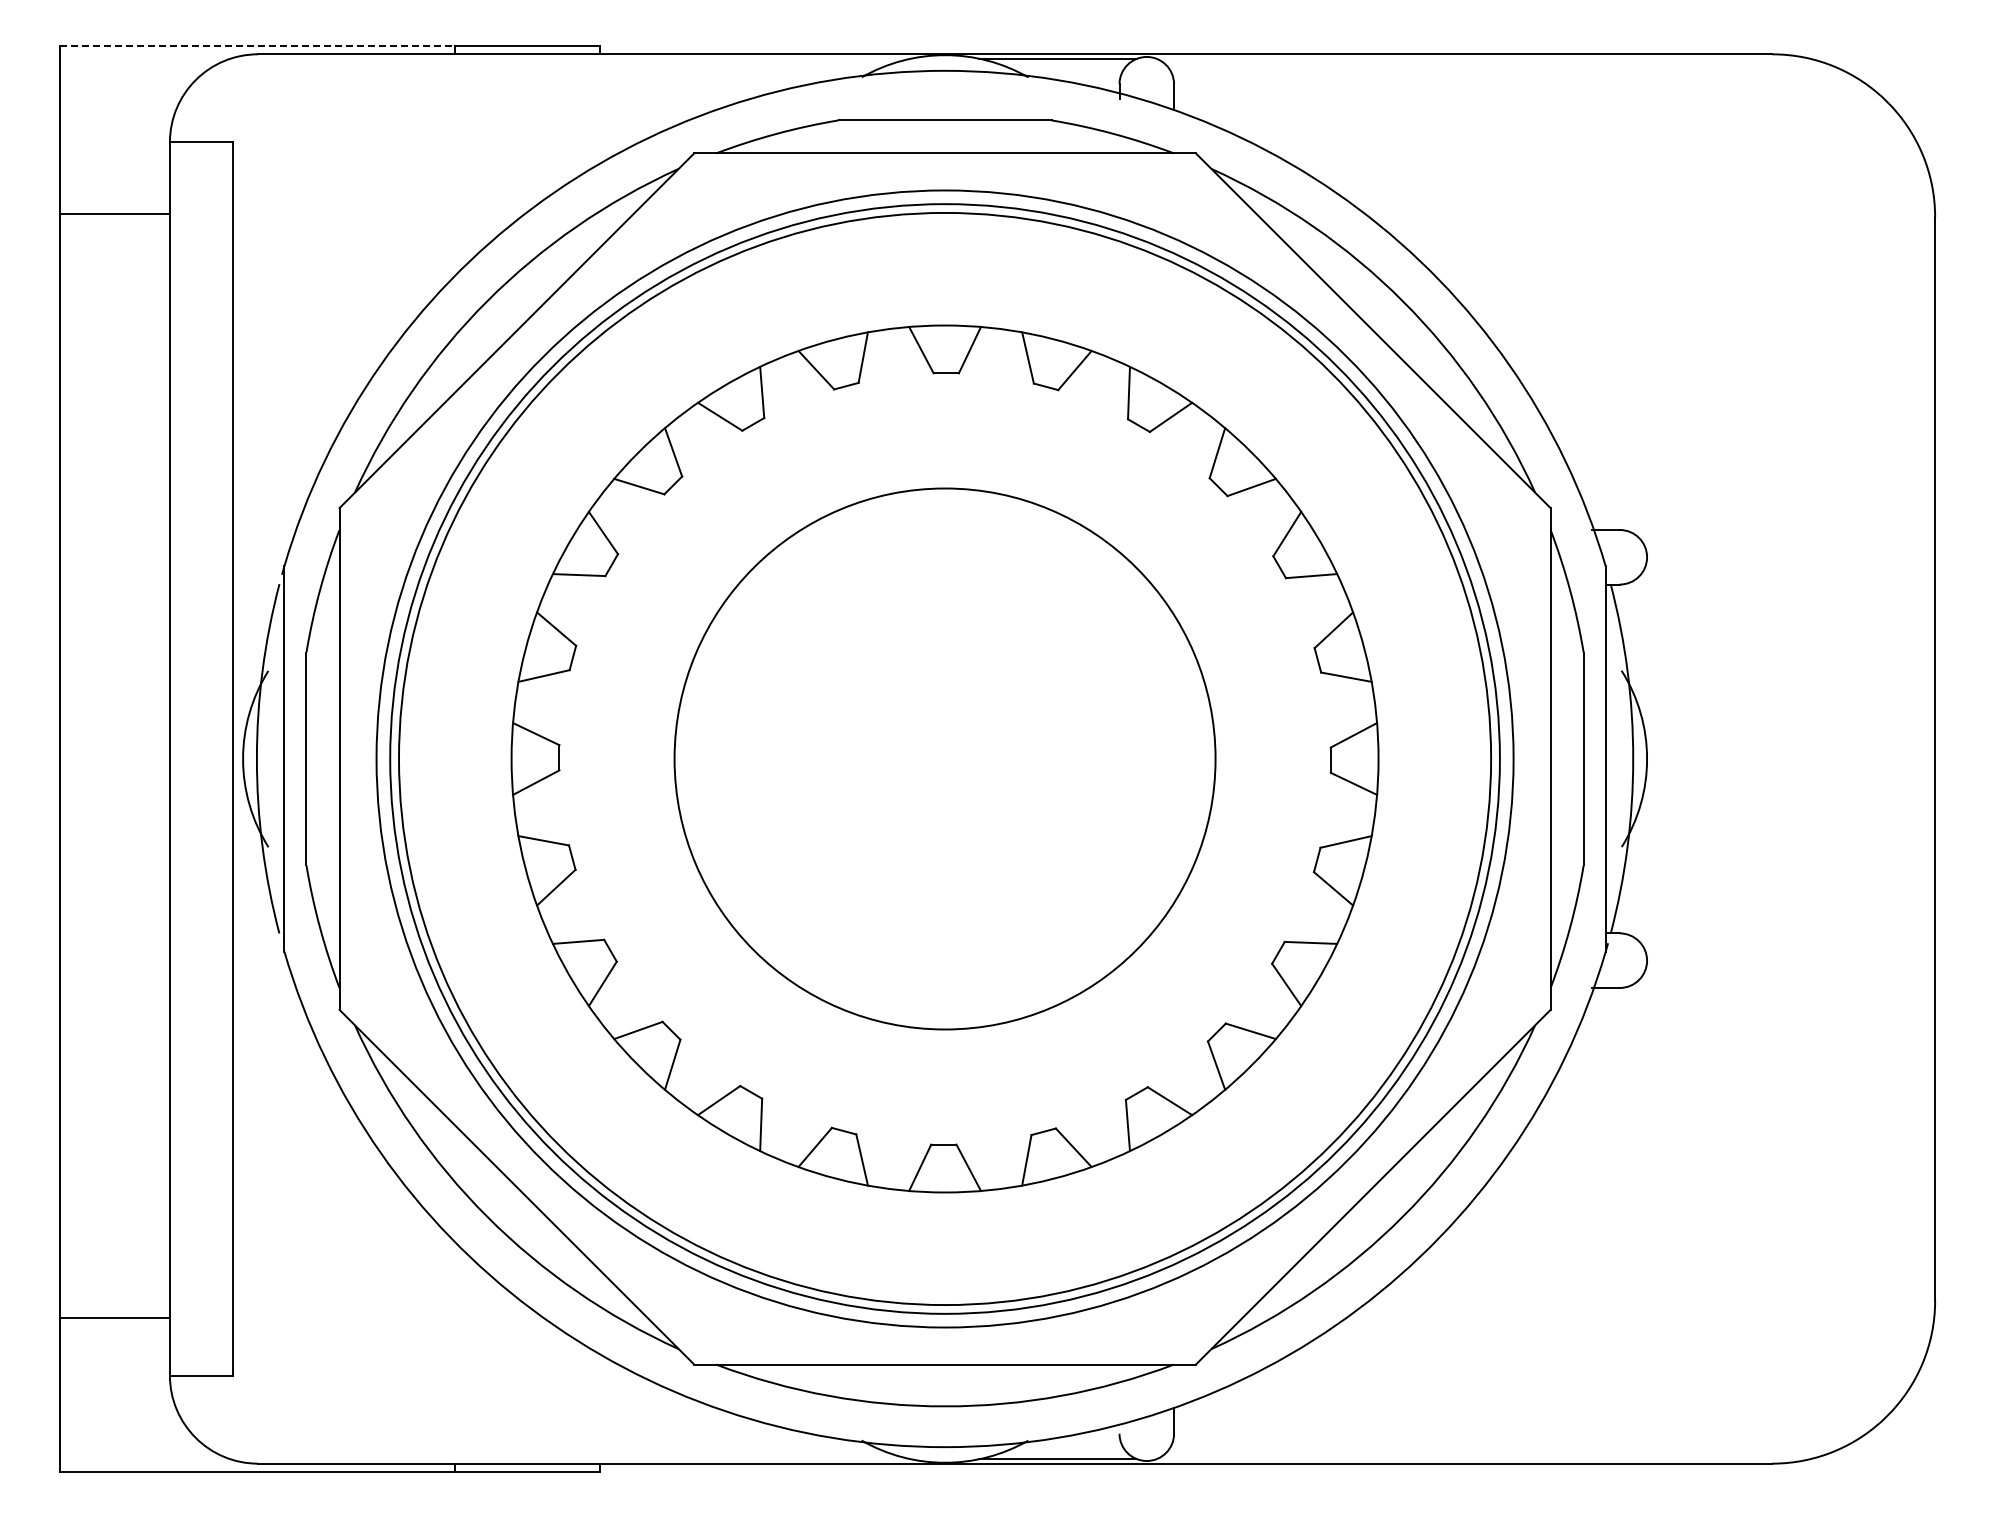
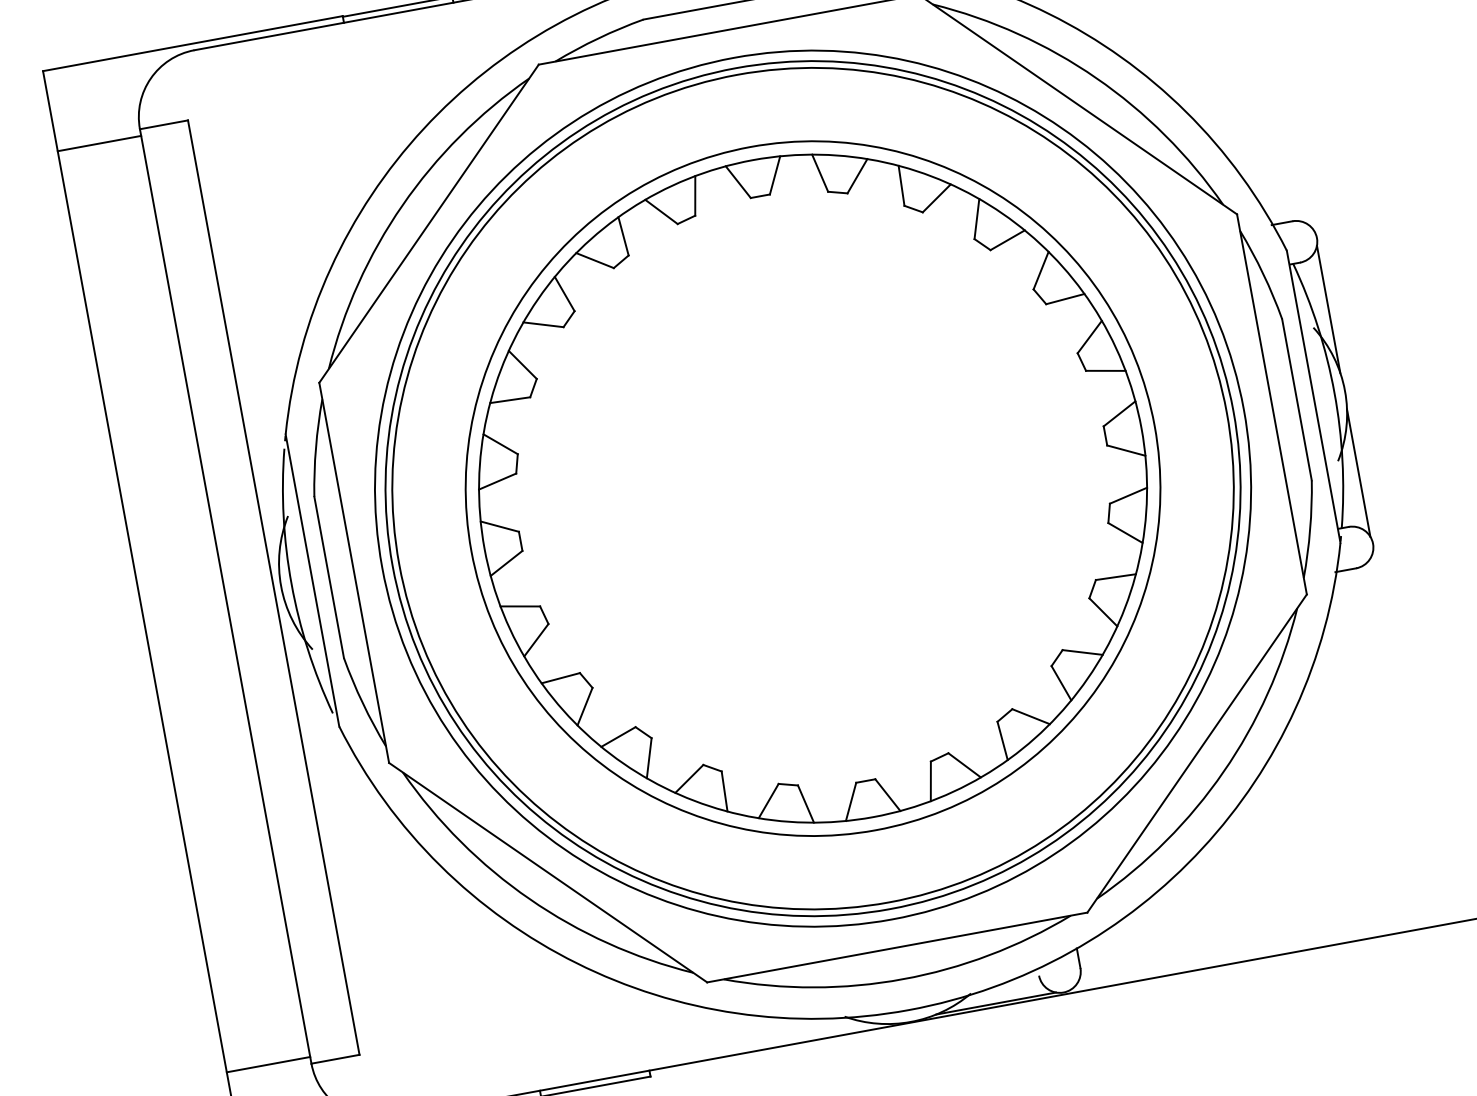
line: (257, 45) -> (192, 43), dashed -> solid
line: (114, 214) -> (99, 143), moved
line: (1645, 650) -> (1328, 309), added
circle: (944, 758) -> (812, 488), size x1.67
line: (1645, 867) -> (1358, 473), added
line: (114, 1317) -> (268, 1064), moved

